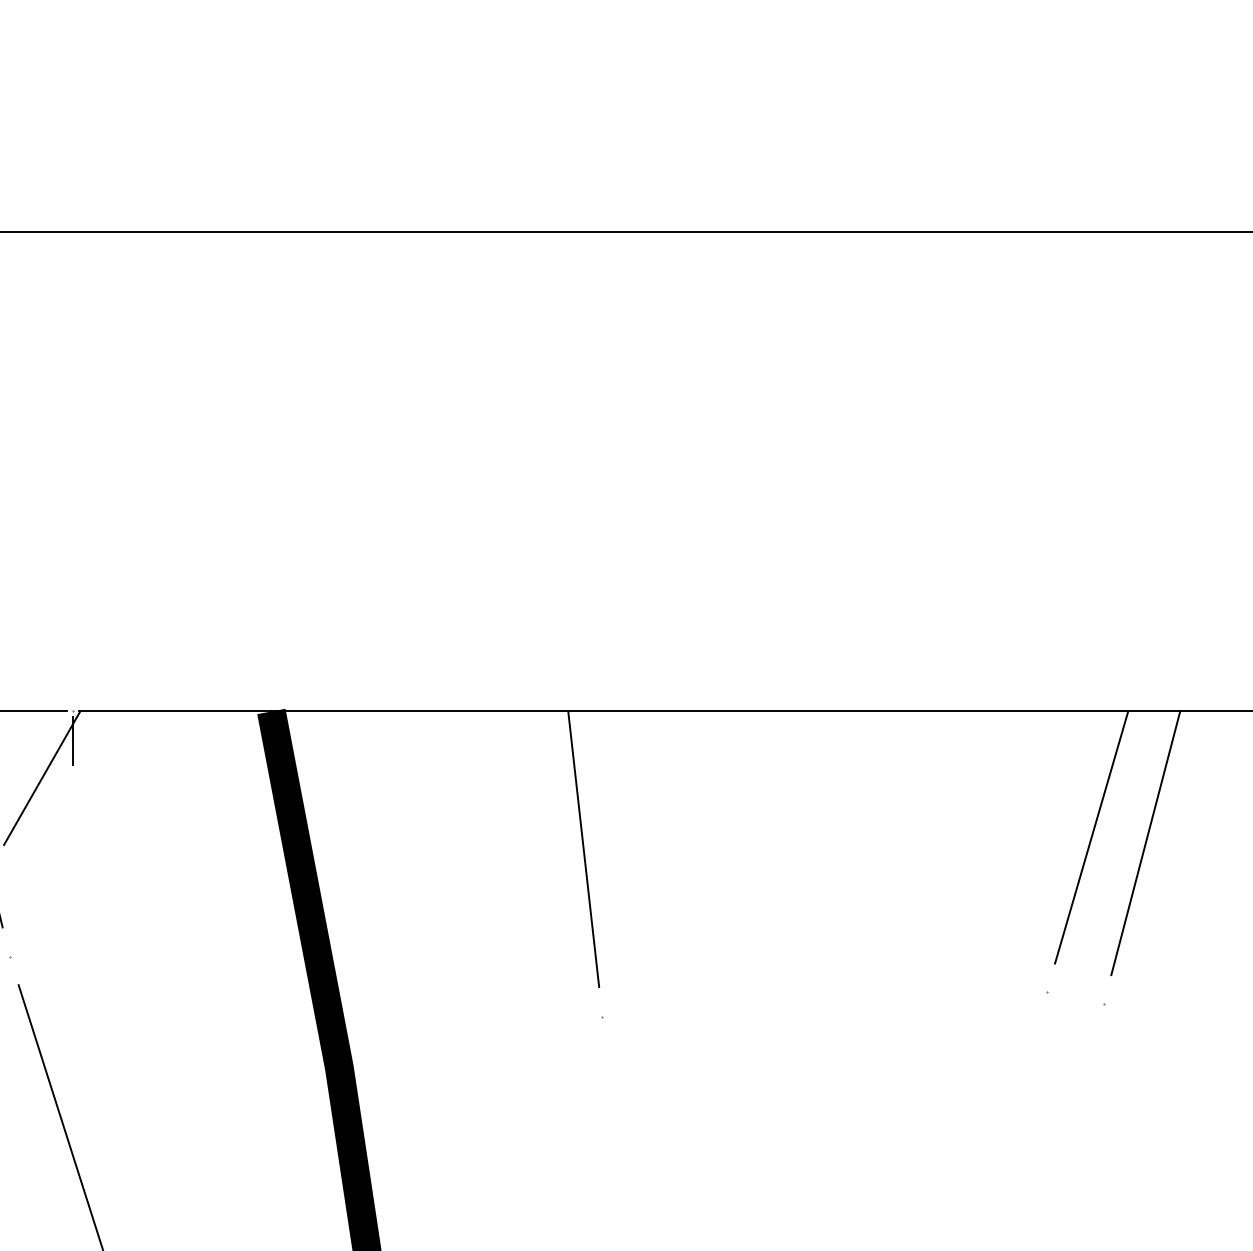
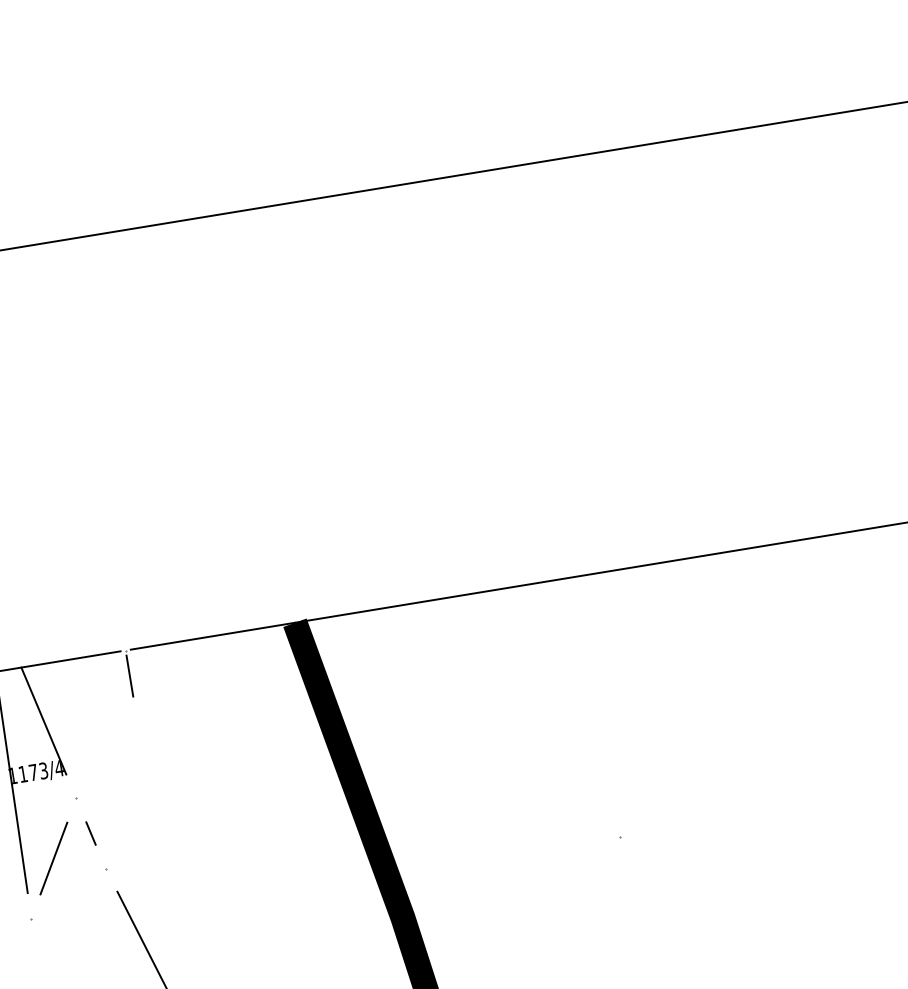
line: (42, 777) -> (108, 711), removed
line: (583, 849) -> (580, 696), removed

